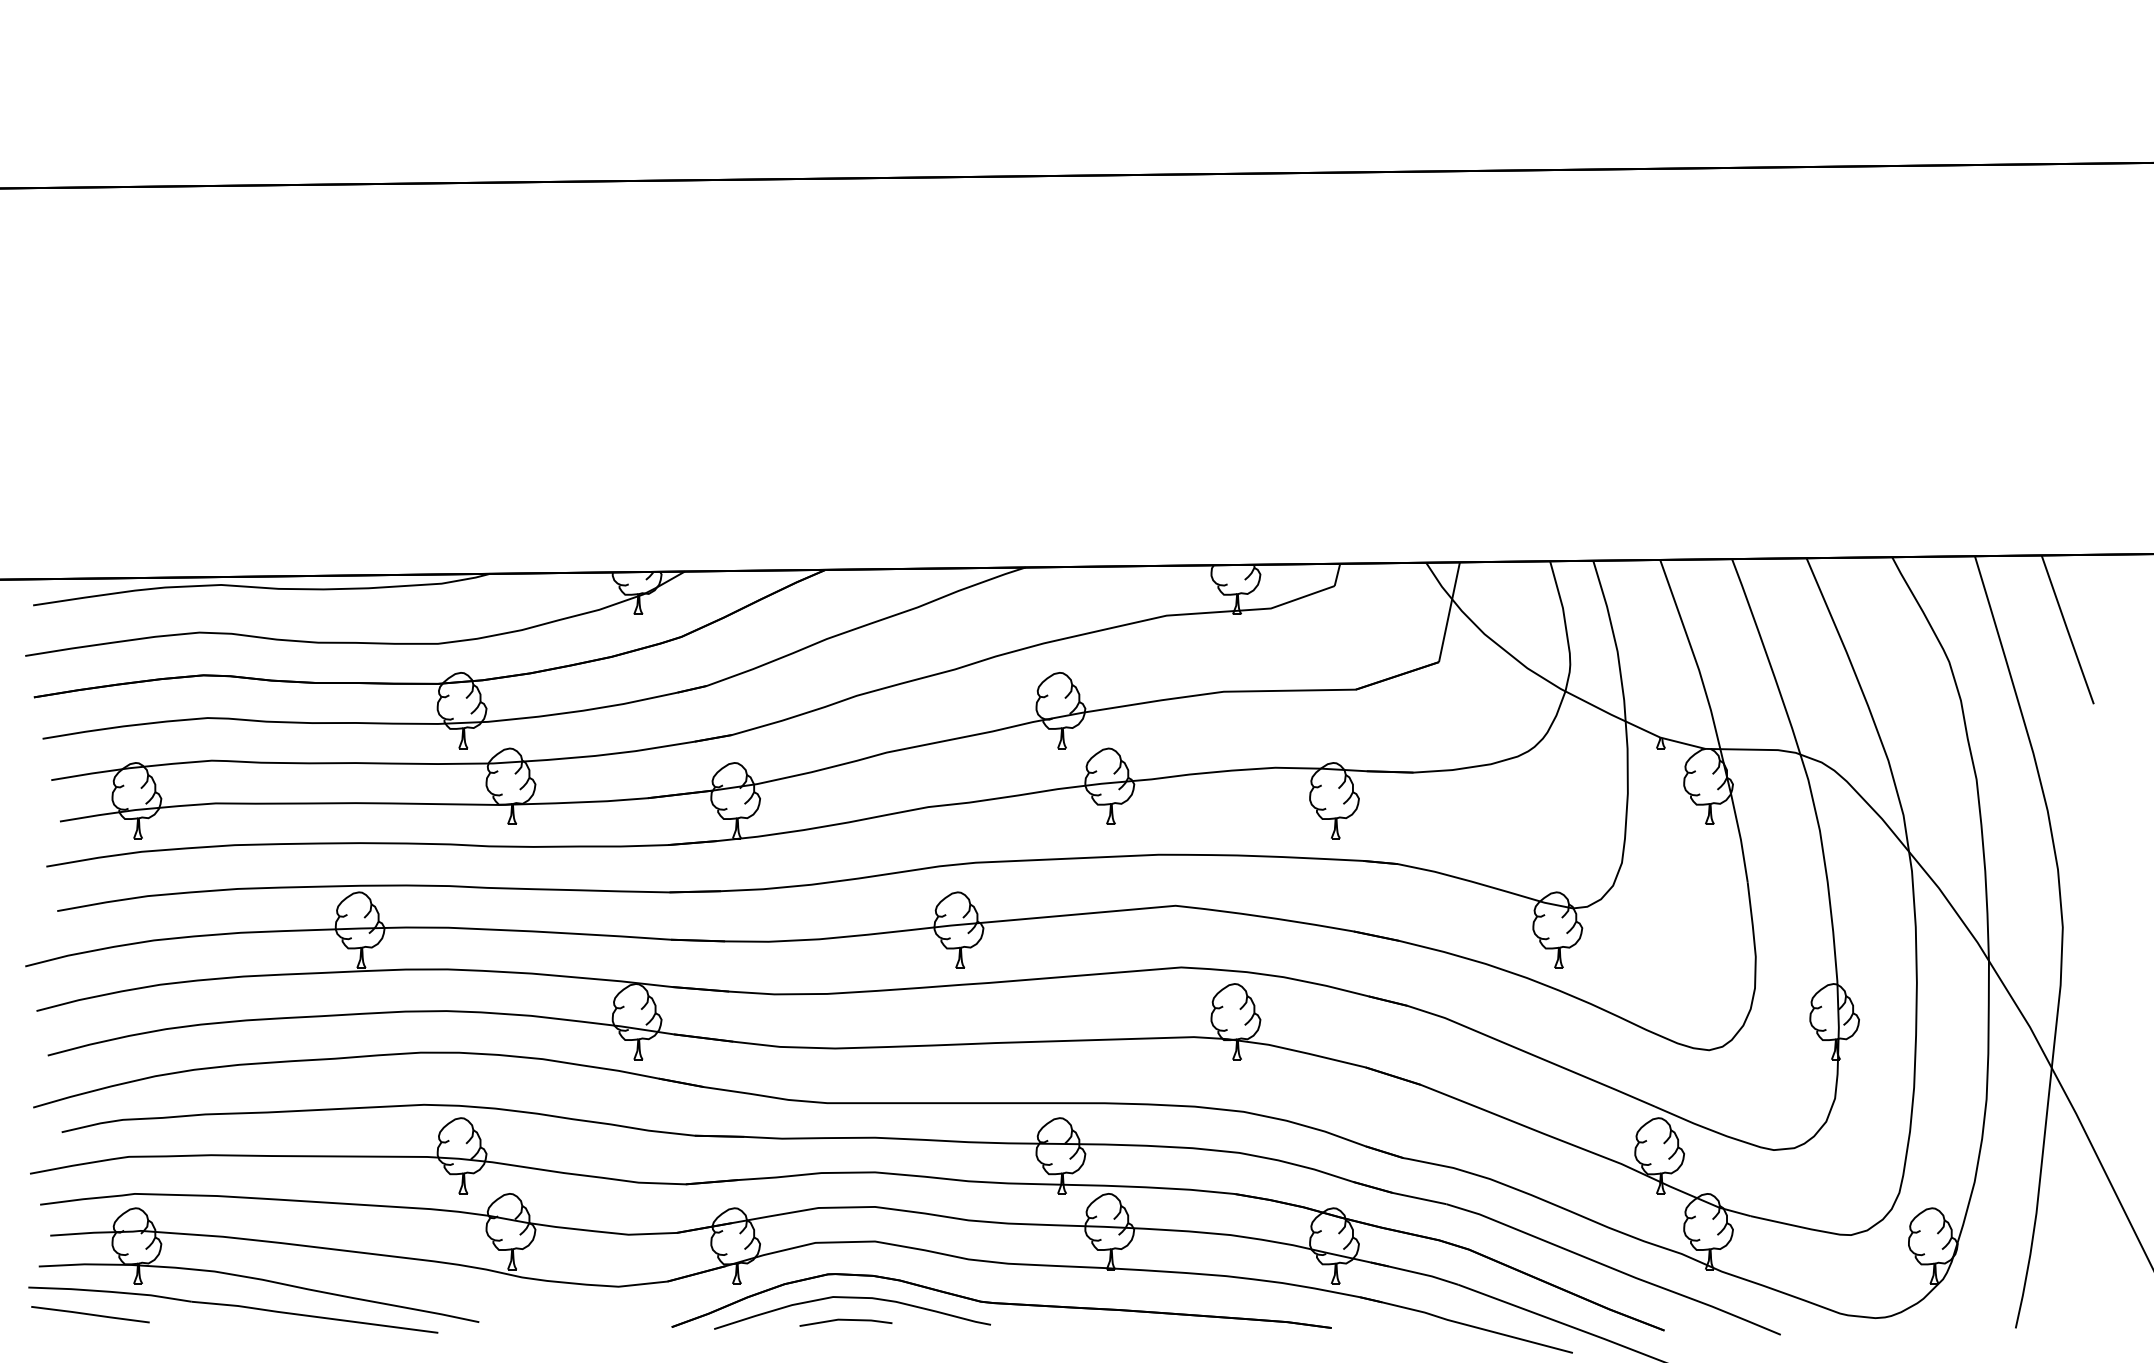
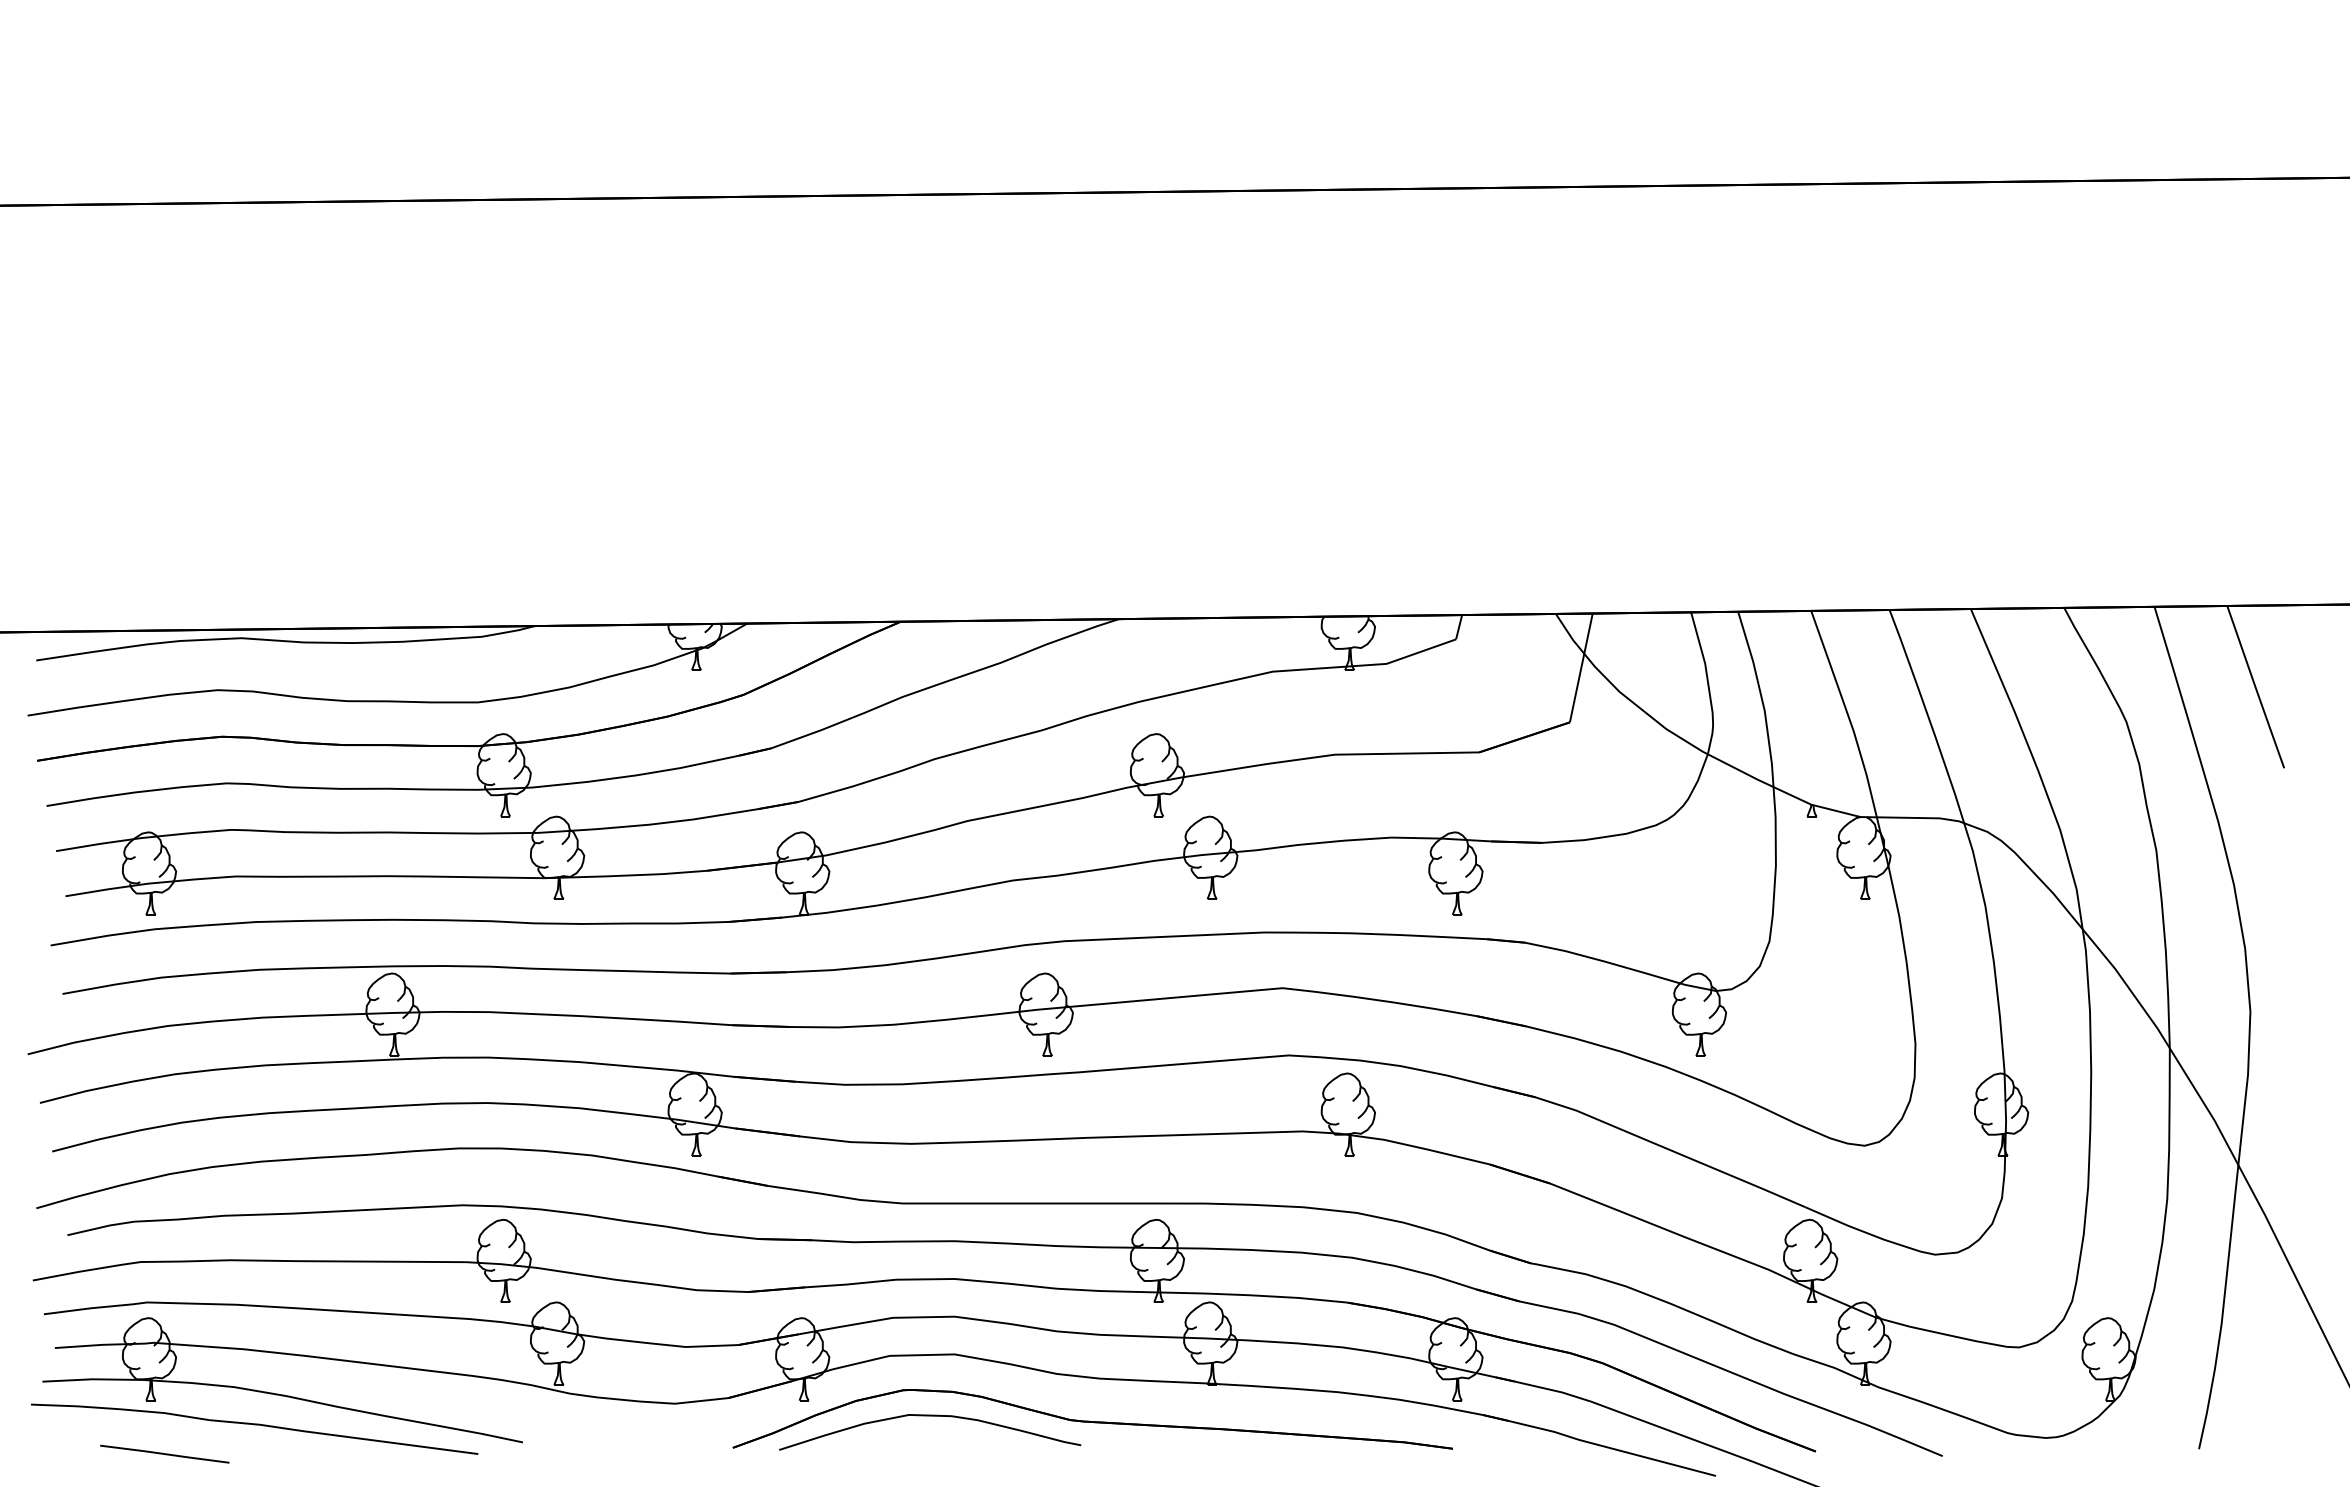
line: (90, 1314) -> (164, 1453), moved
line: (845, 1320) -> (922, 1440), removed

